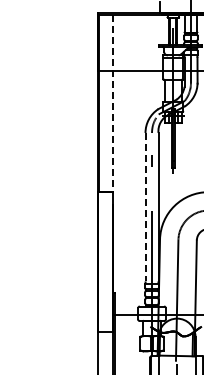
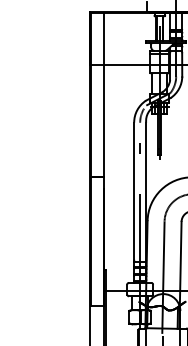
line: (113, 103) -> (104, 95), dashed -> solid
line: (145, 207) -> (134, 191), dashed -> solid

